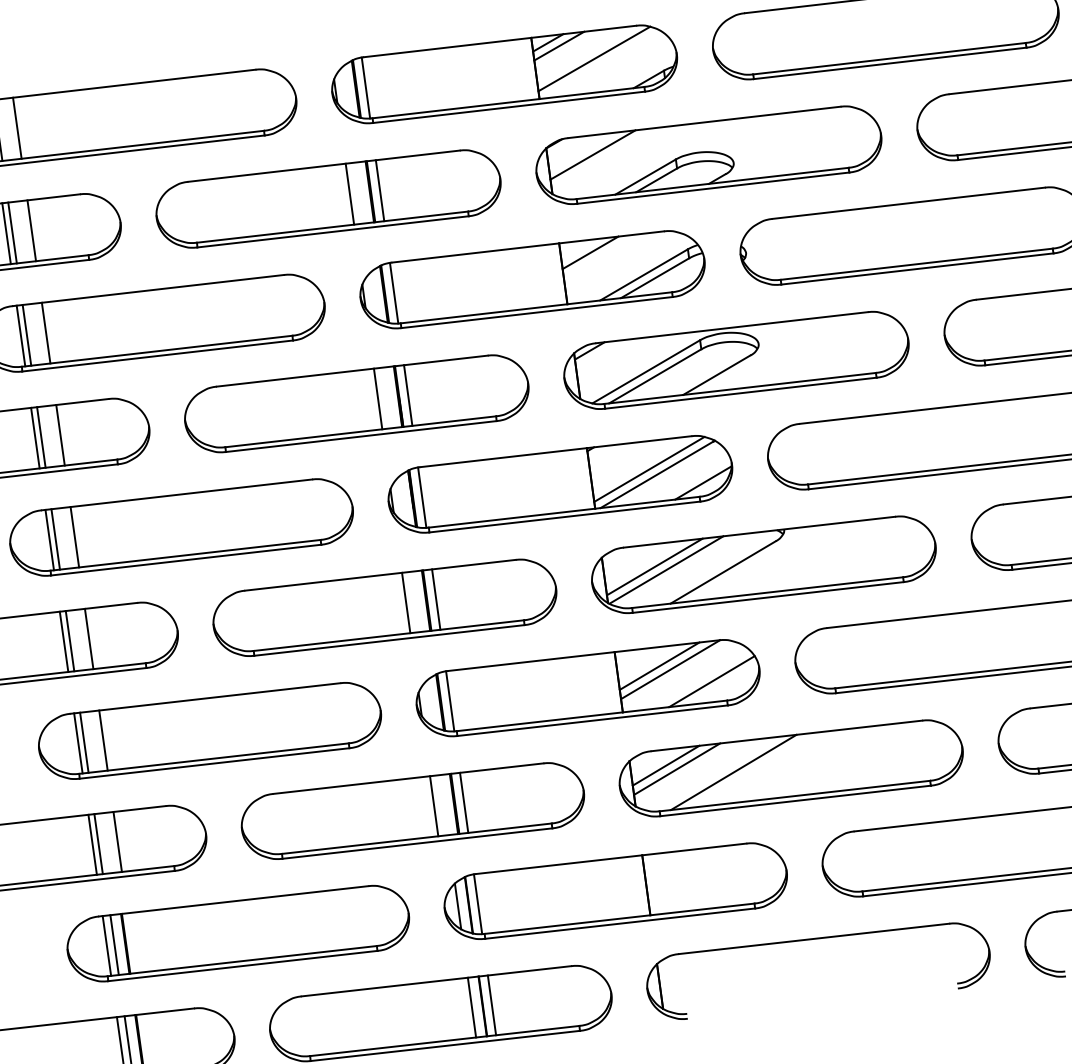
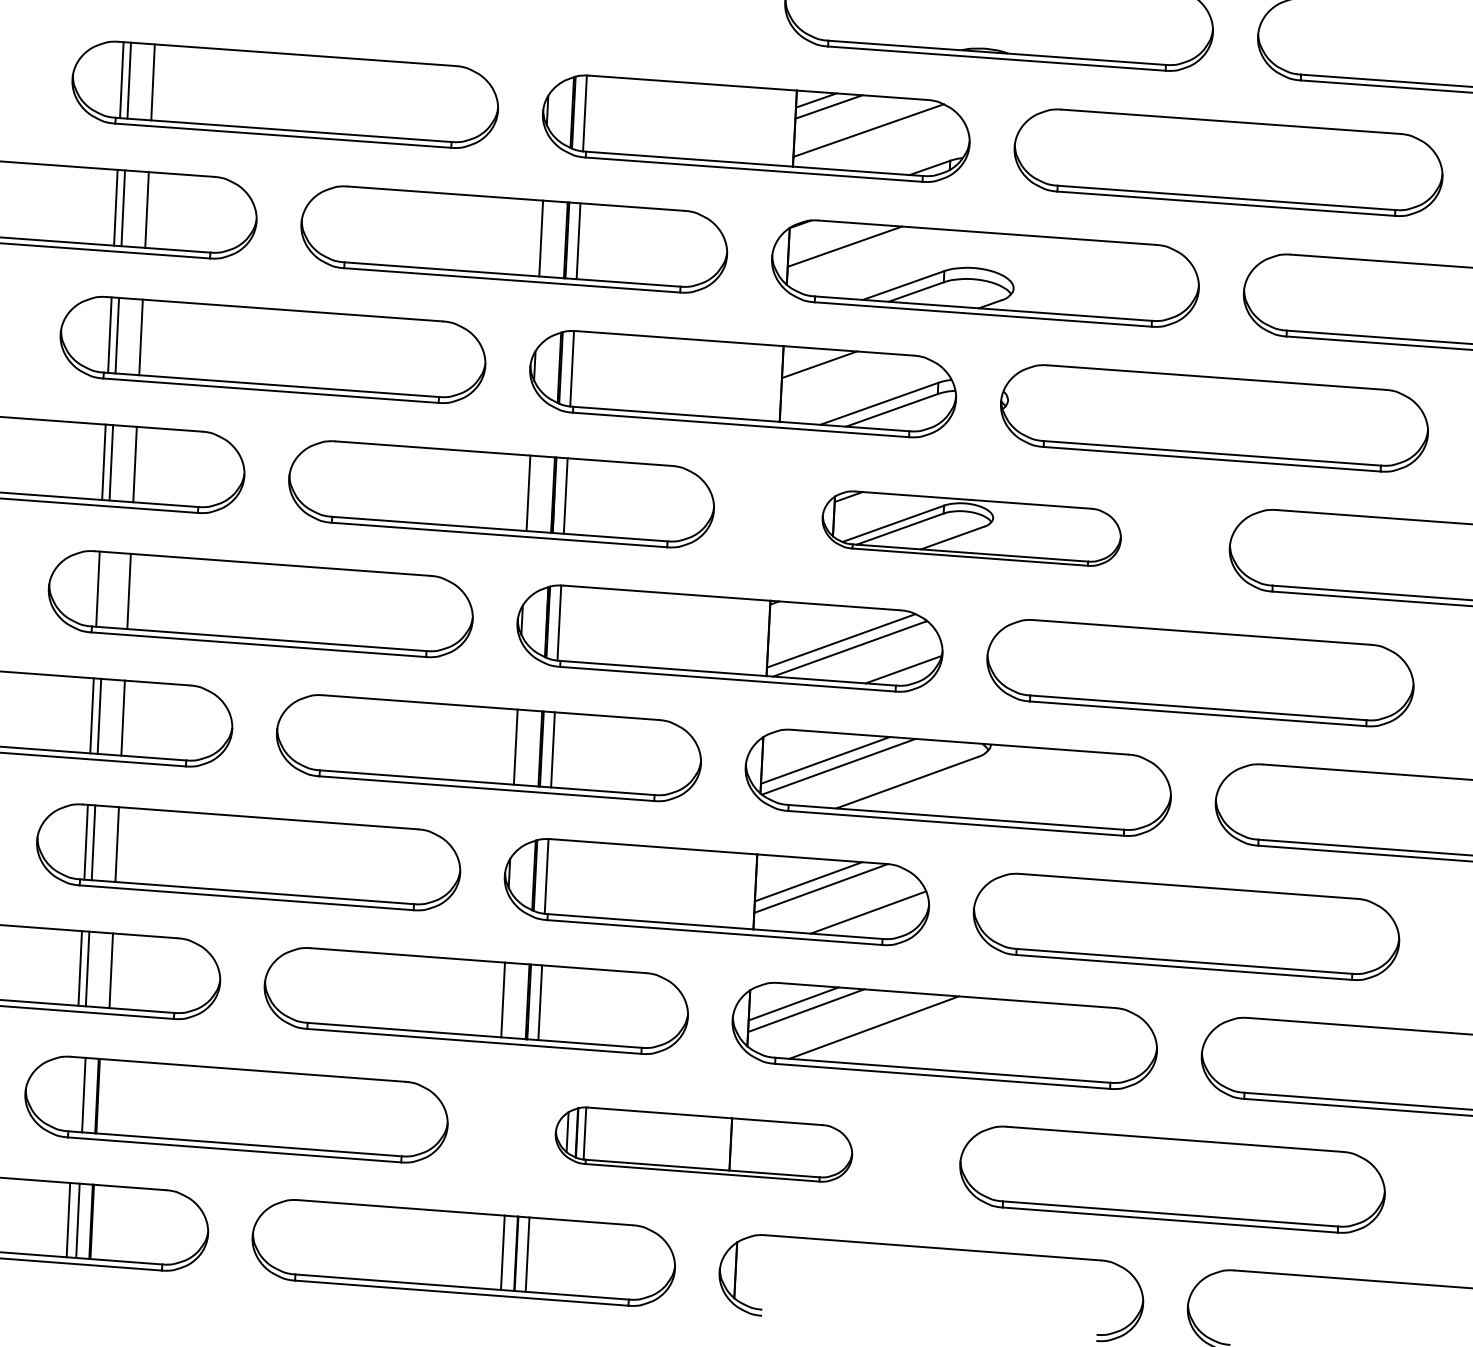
part: (736, 360) -> (971, 528), size x0.7
line: (55, 539) -> (105, 589), removed
part: (615, 891) -> (703, 1144), size x0.7
line: (107, 946) -> (74, 1094), removed

